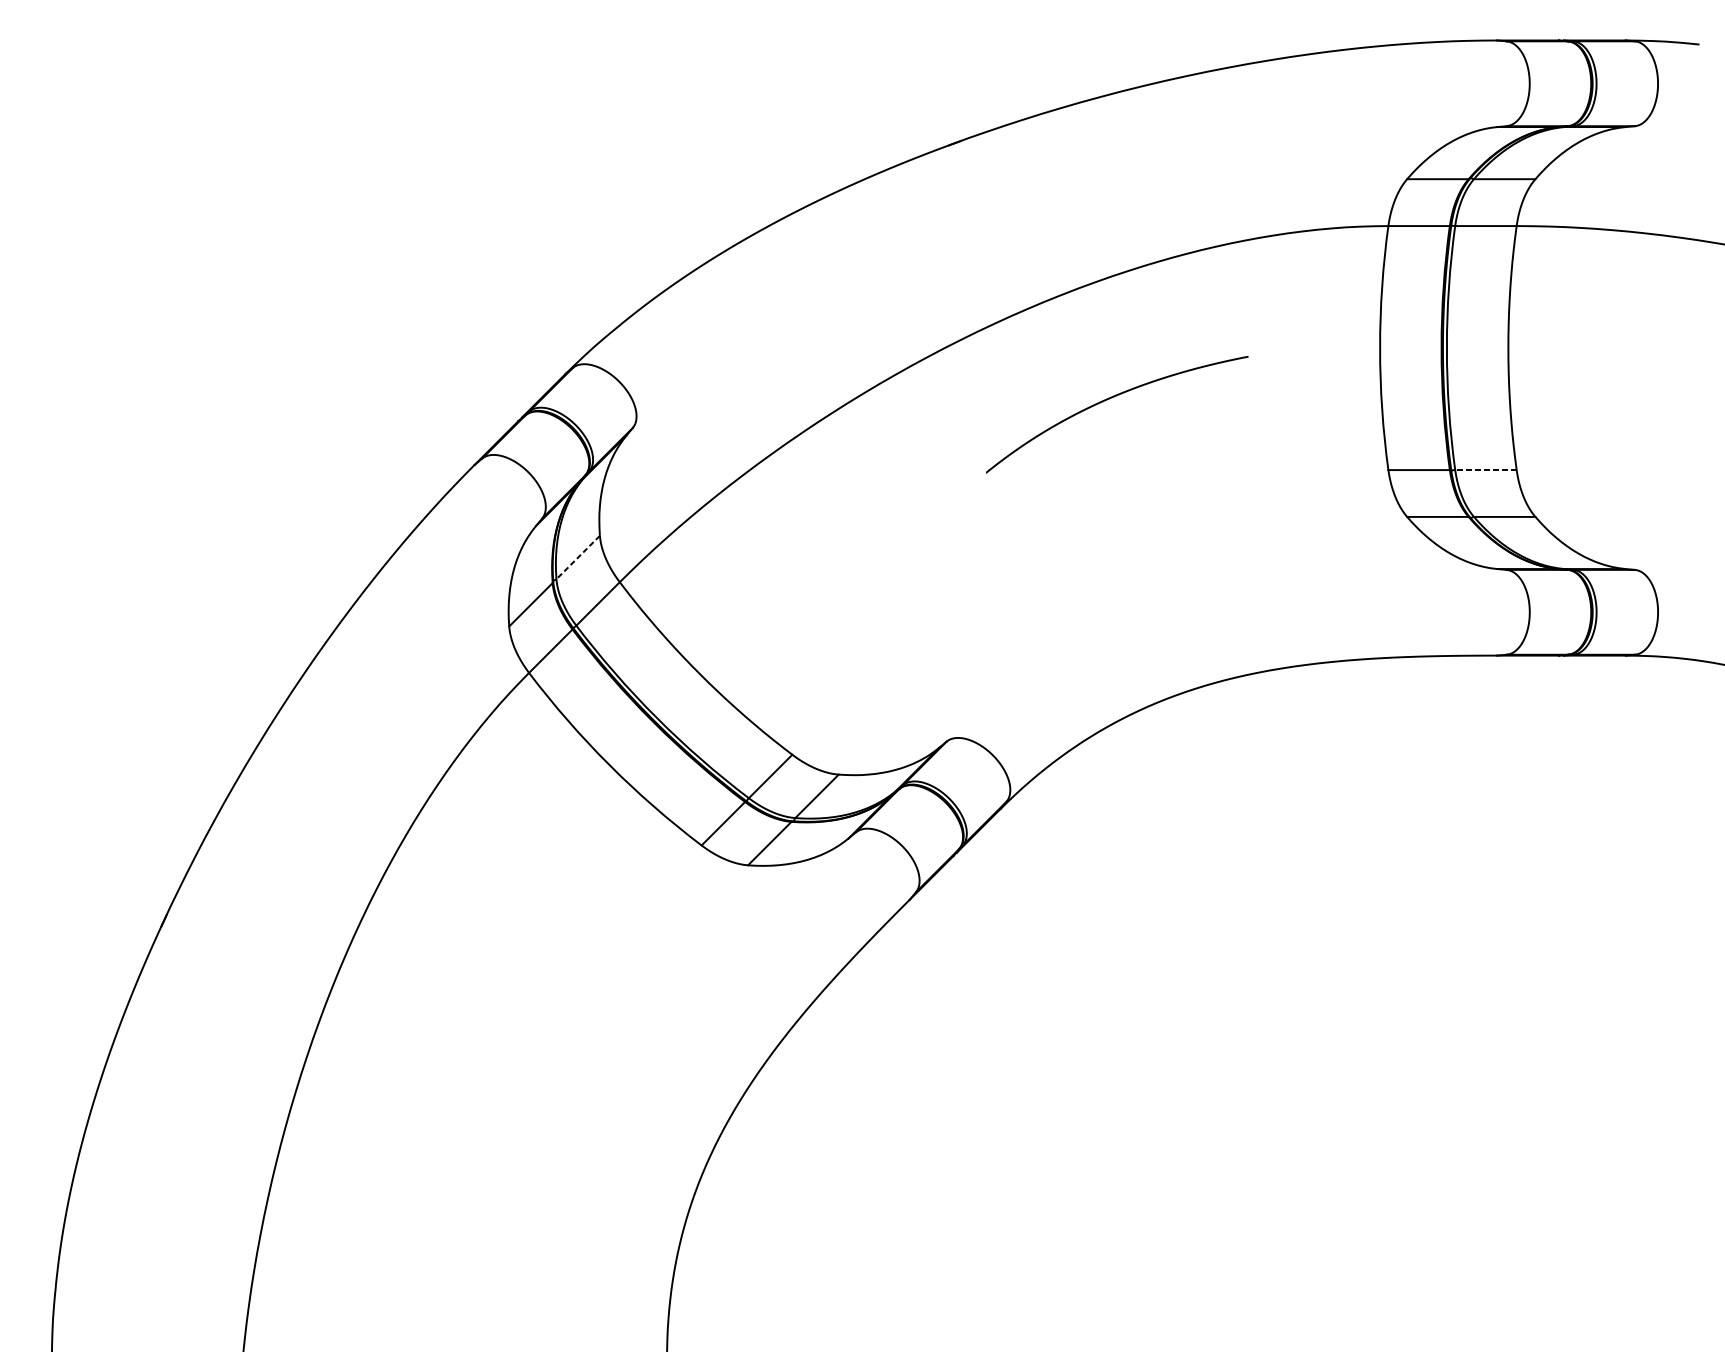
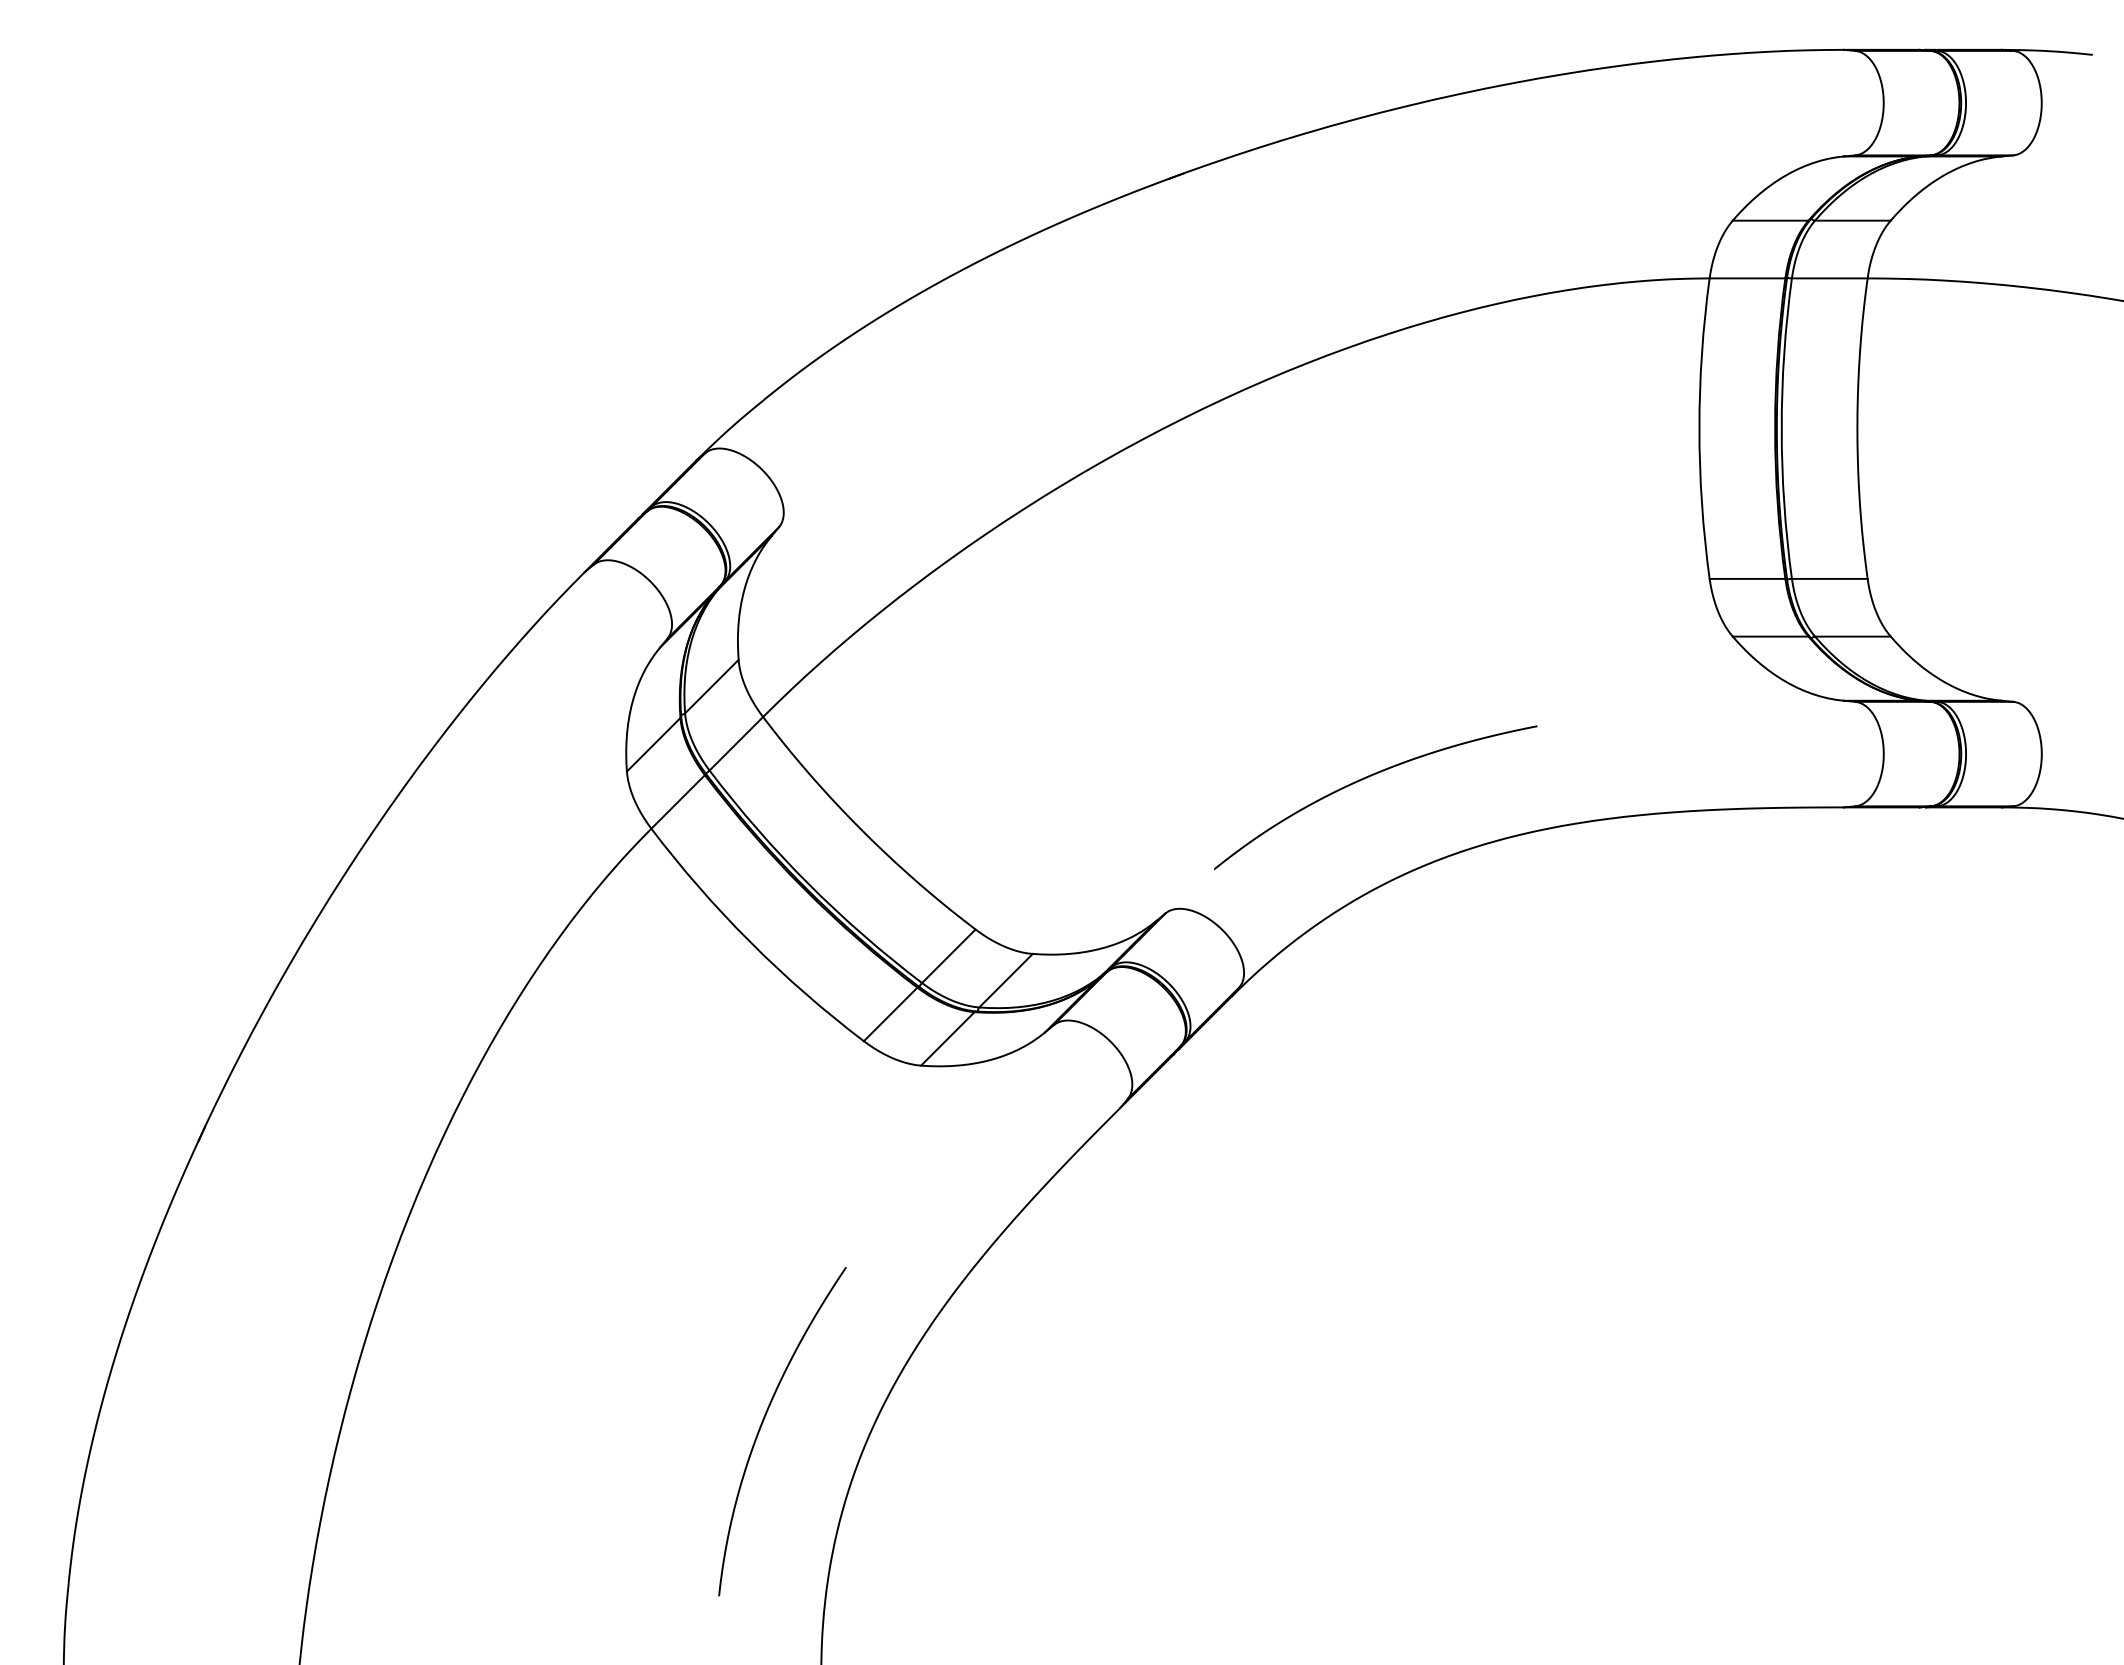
curve: (1112, 398) -> (1369, 777), moved
line: (1485, 469) -> (1829, 578), dashed -> solid
line: (577, 557) -> (711, 686), dashed -> solid
curve: (619, 1157) -> (762, 1425), added

